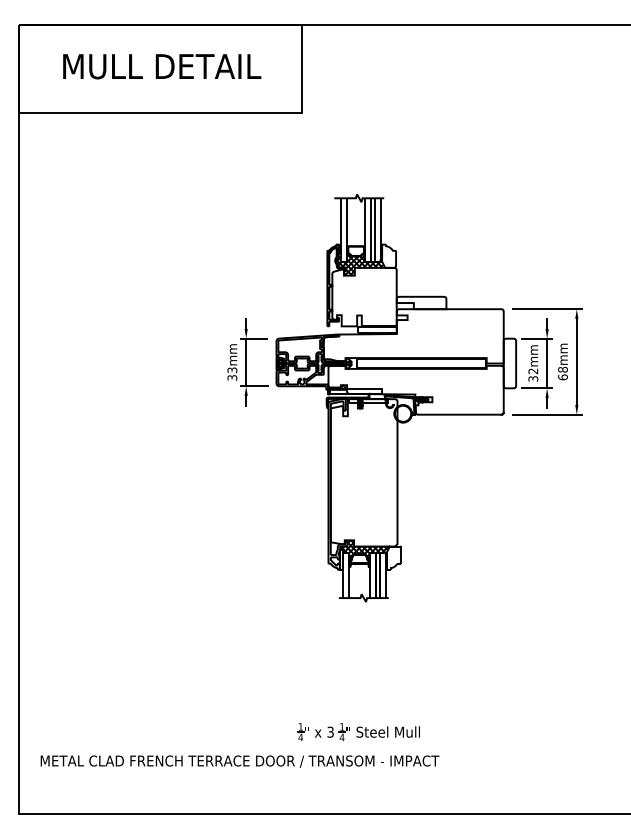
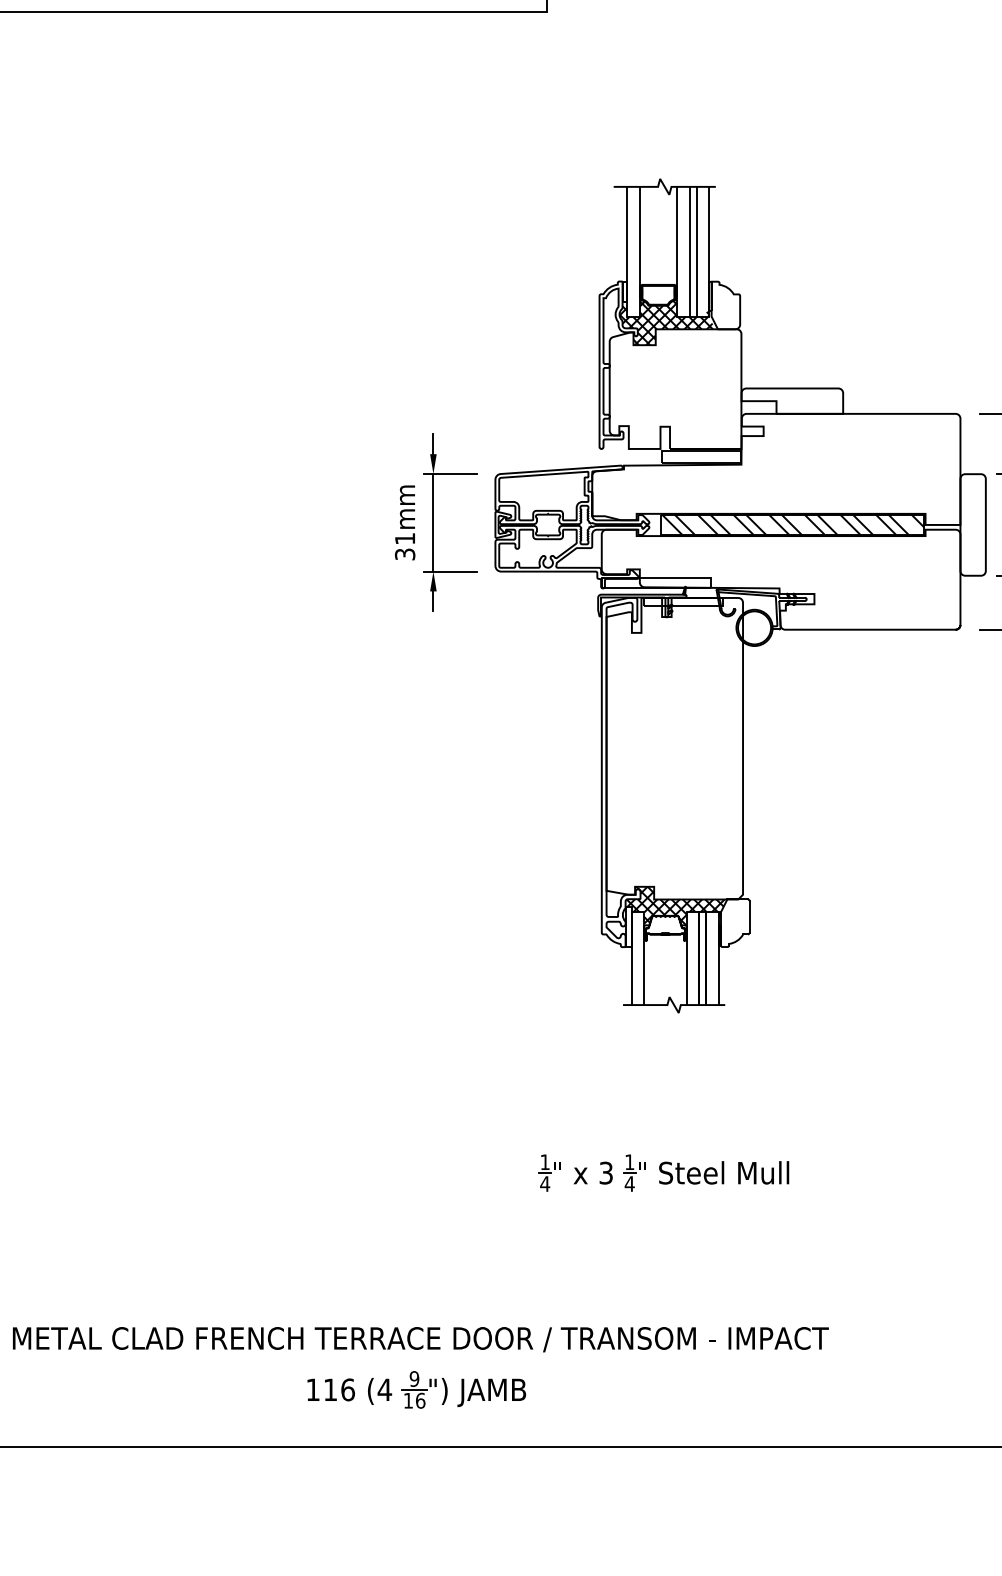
hatch: (421, 363) -> (792, 524), added
text: (232, 370) -> (405, 539), 33mm -> 31mm
part: (358, 732) -> (663, 1173), moved
part: (237, 786) -> (415, 1390), added

